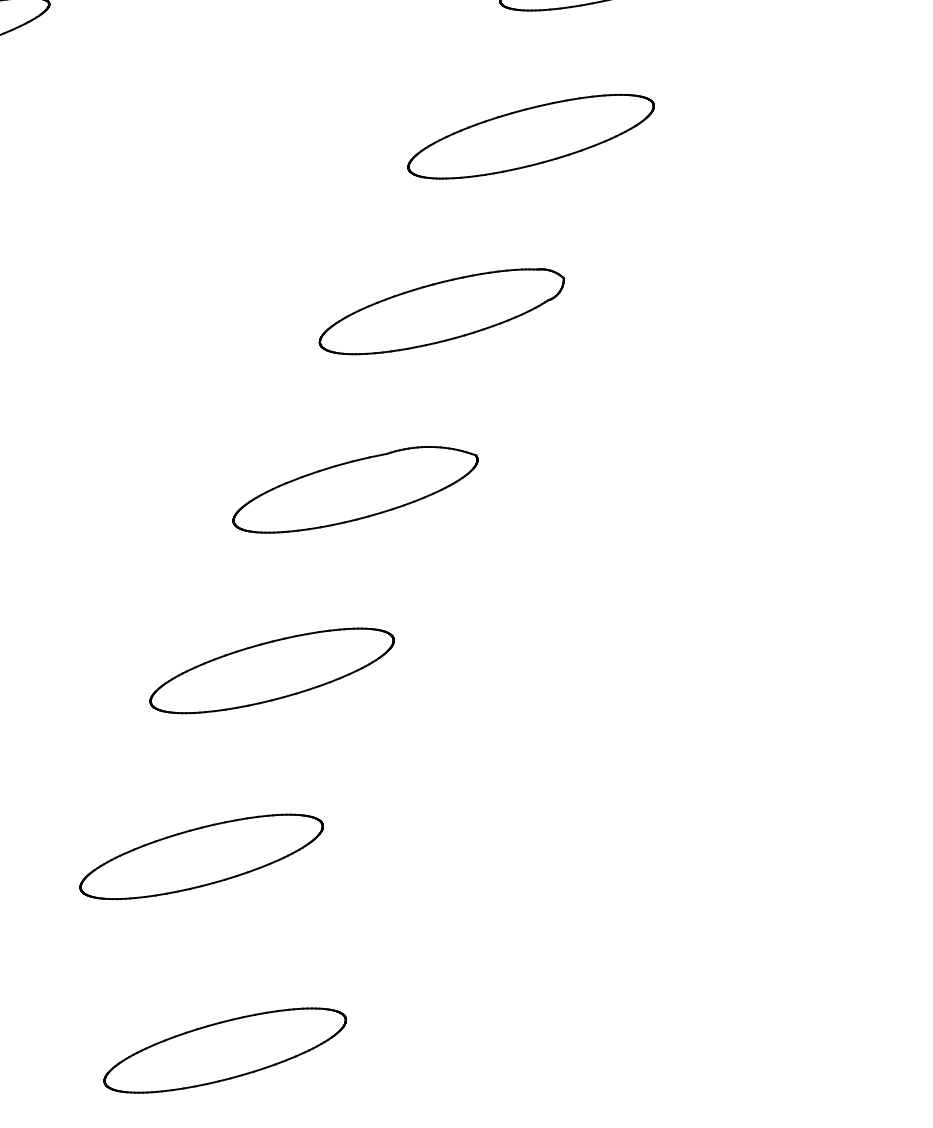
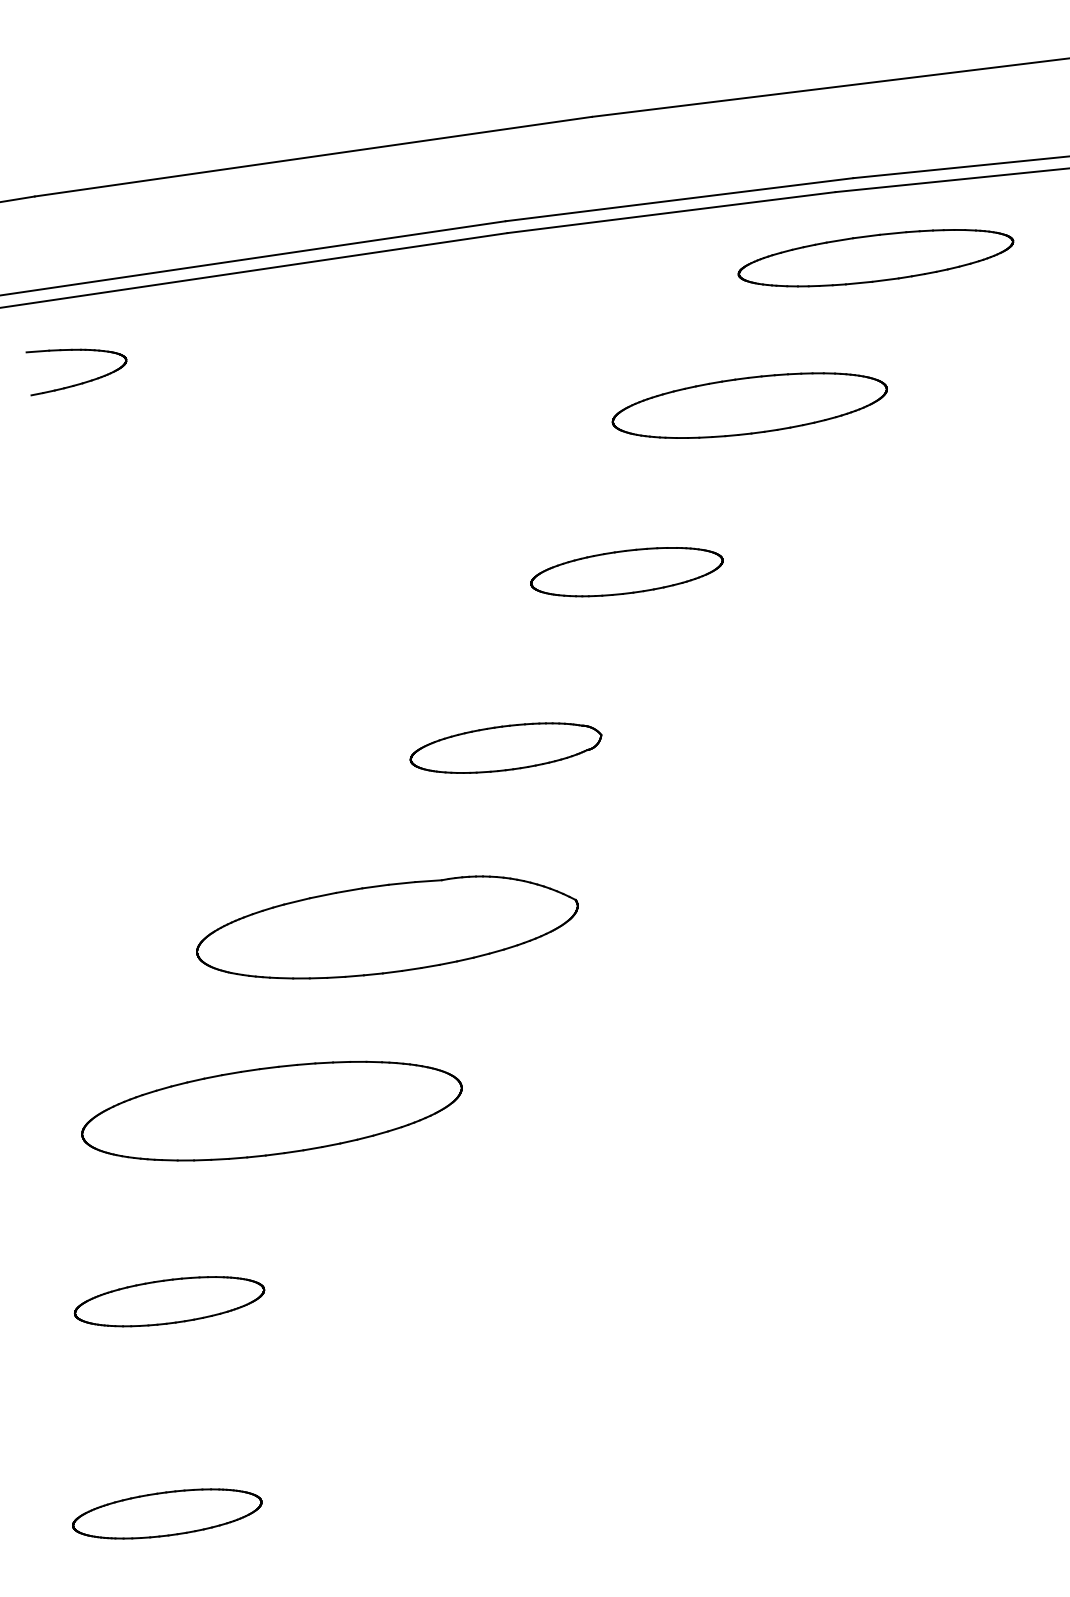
part: (530, 136) -> (626, 571), size x0.7
part: (441, 311) -> (505, 747), size x0.7
part: (355, 488) -> (387, 926), size x1.4
part: (271, 671) -> (271, 1111), size x1.4
part: (201, 856) -> (169, 1301), size x0.7
part: (224, 1050) -> (166, 1513), size x0.7

